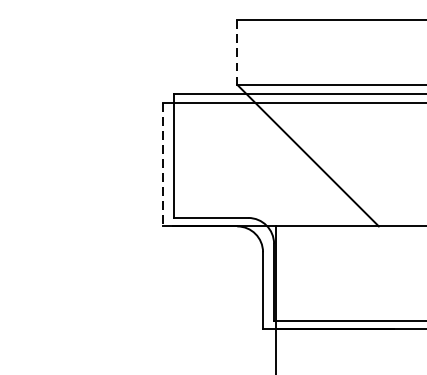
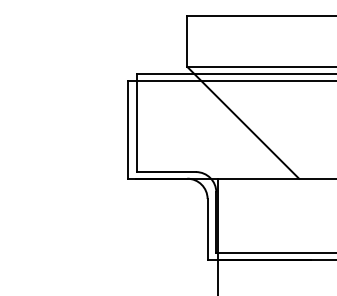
line: (237, 52) -> (187, 41), dashed -> solid
line: (162, 164) -> (128, 129), dashed -> solid

